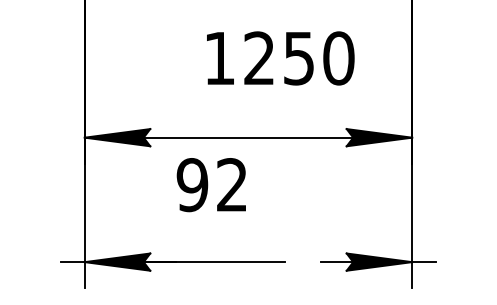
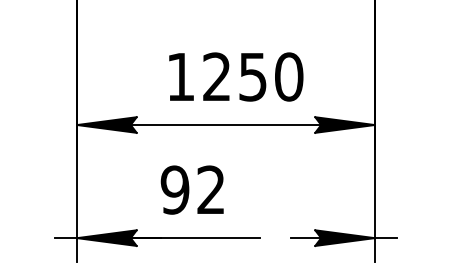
text: (280, 57) -> (236, 76), moved
text: (210, 184) -> (191, 189), moved

